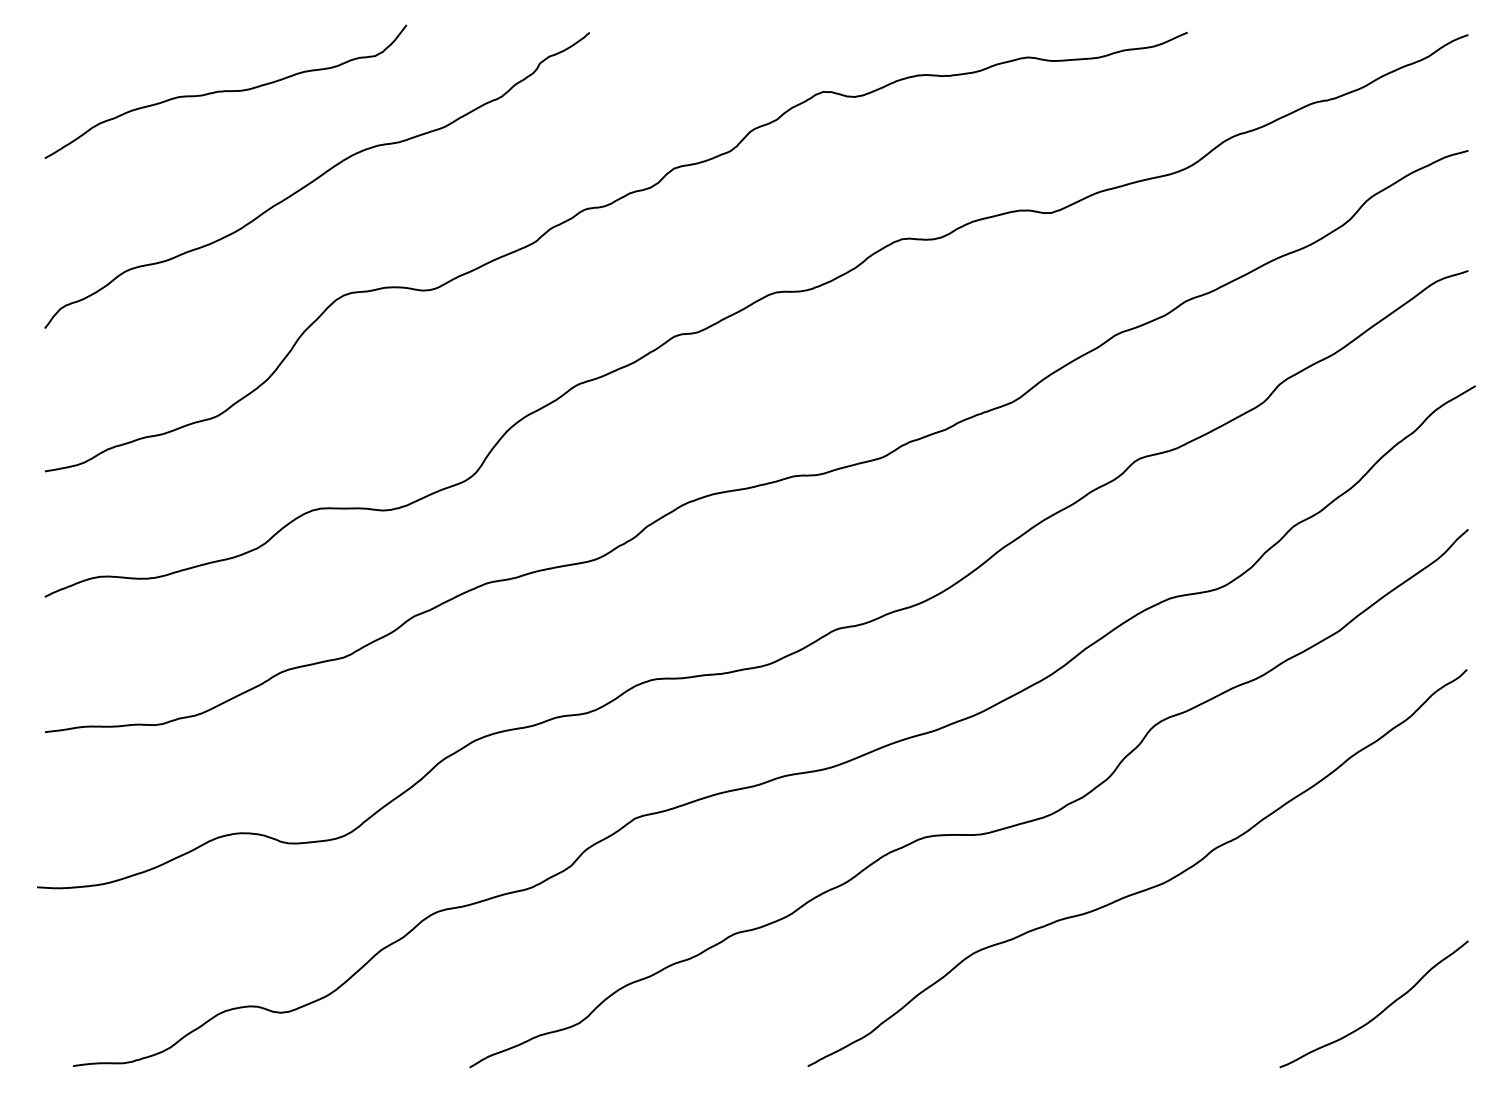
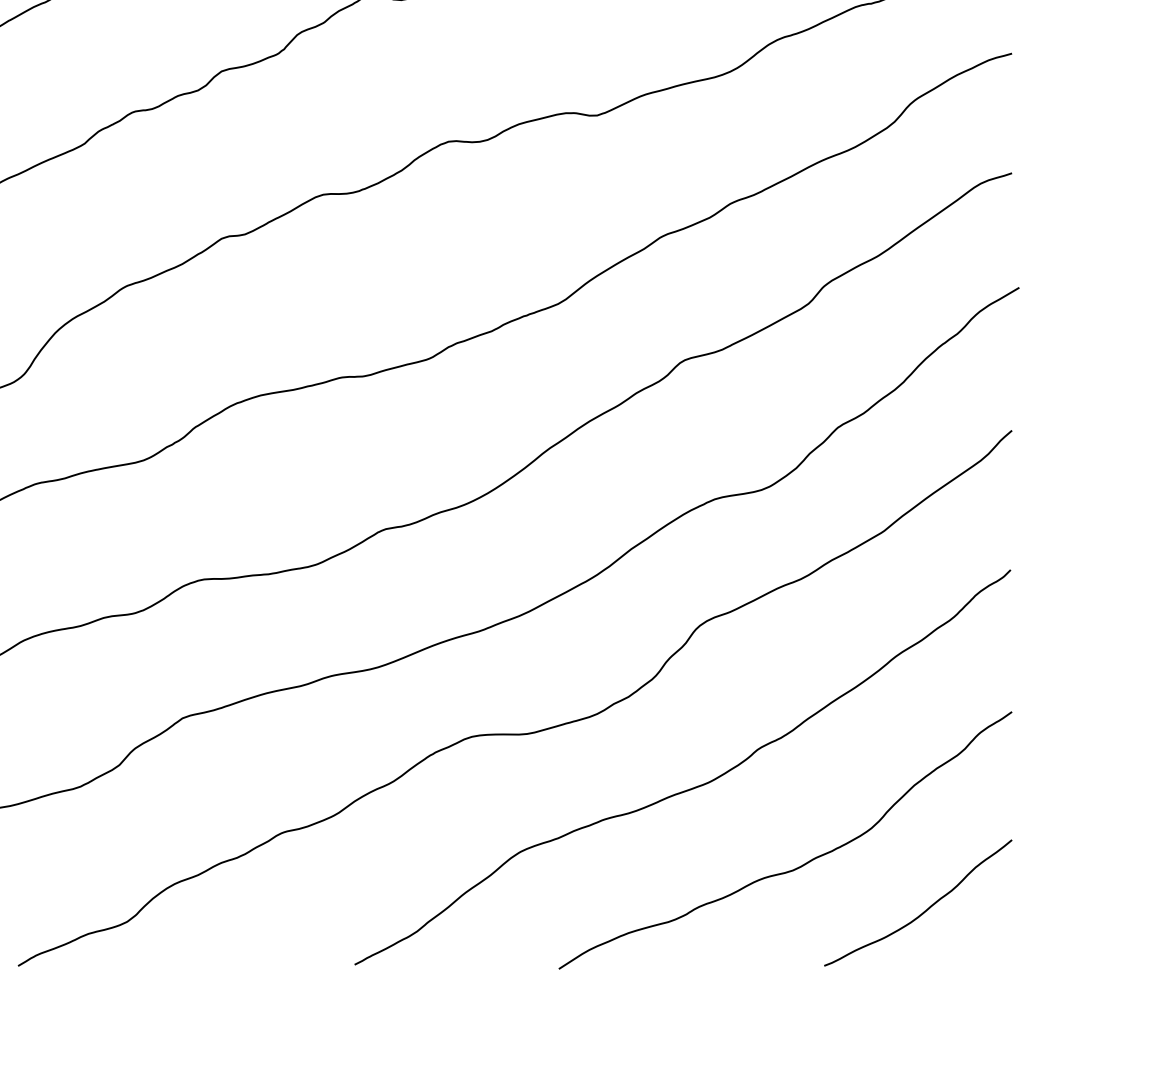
curve: (1254, 967) -> (799, 866), added

